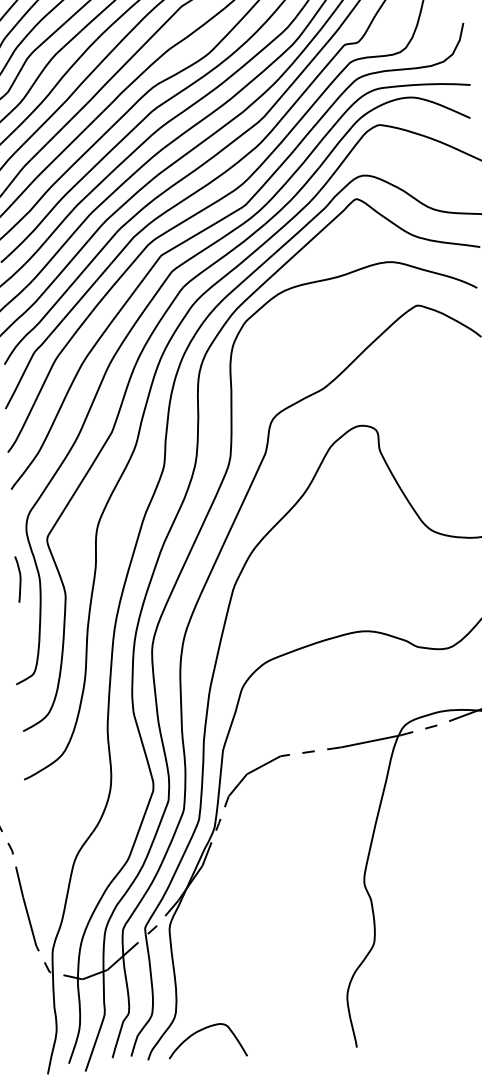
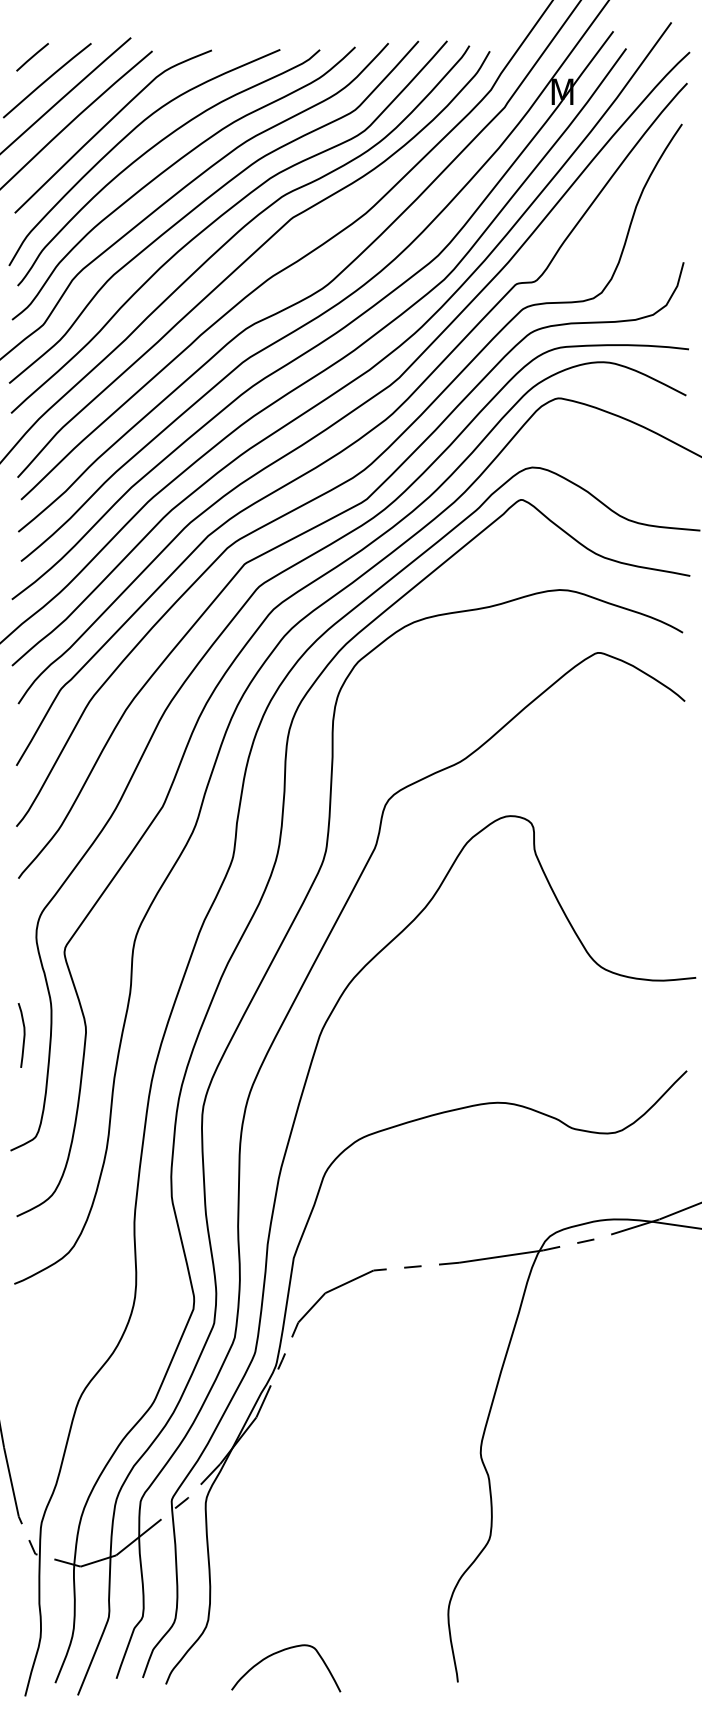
curve: (19, 579) -> (23, 1035), moved
curve: (202, 1030) -> (280, 1652), moved

